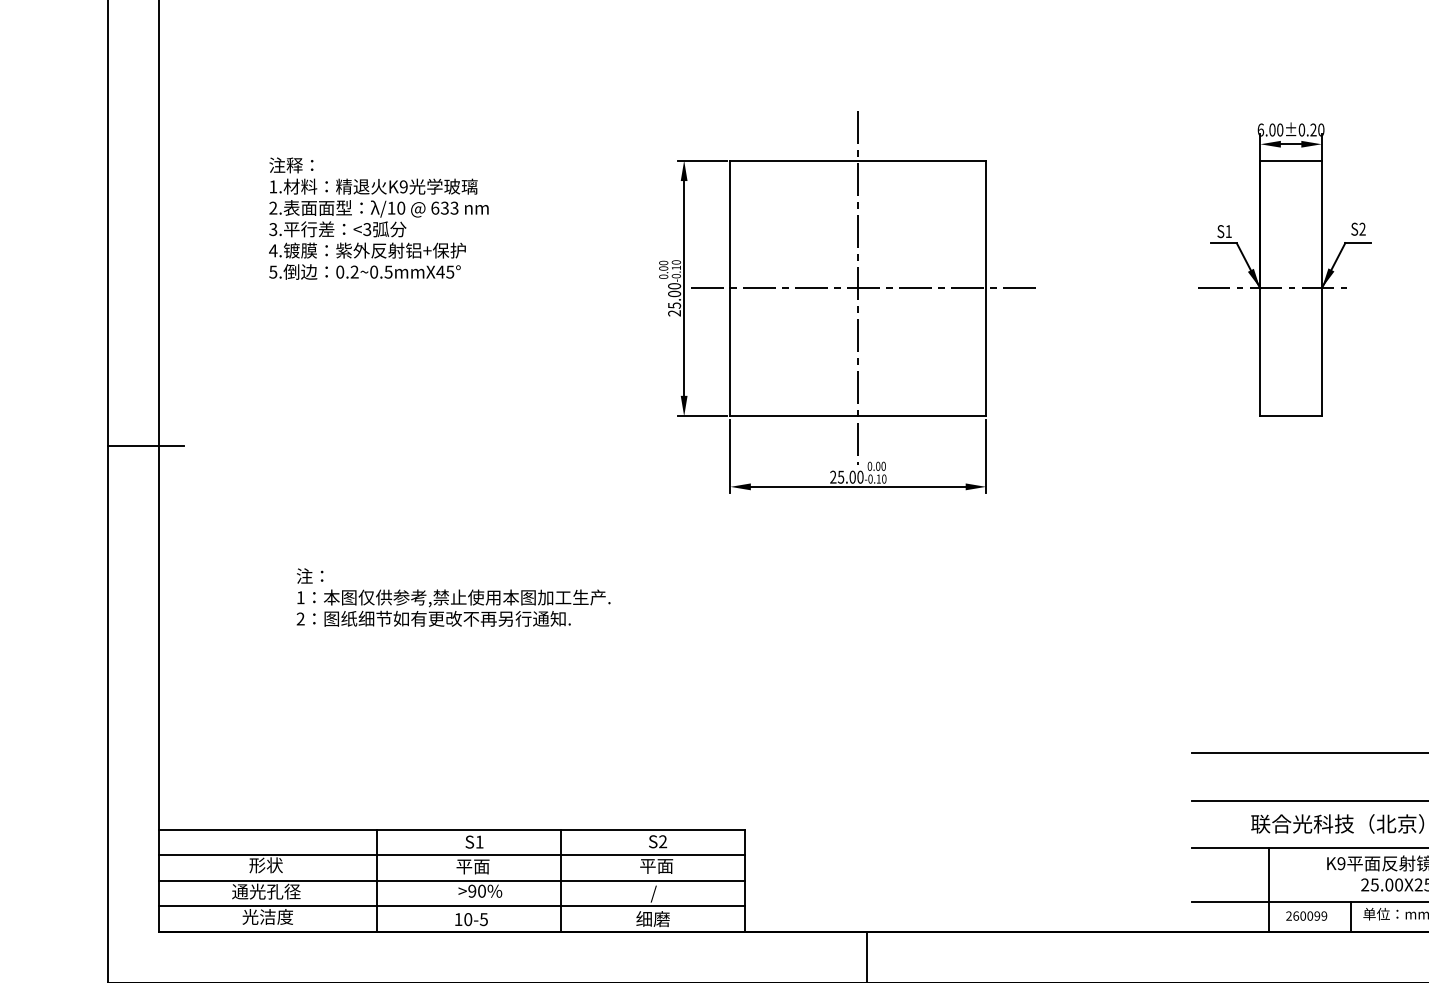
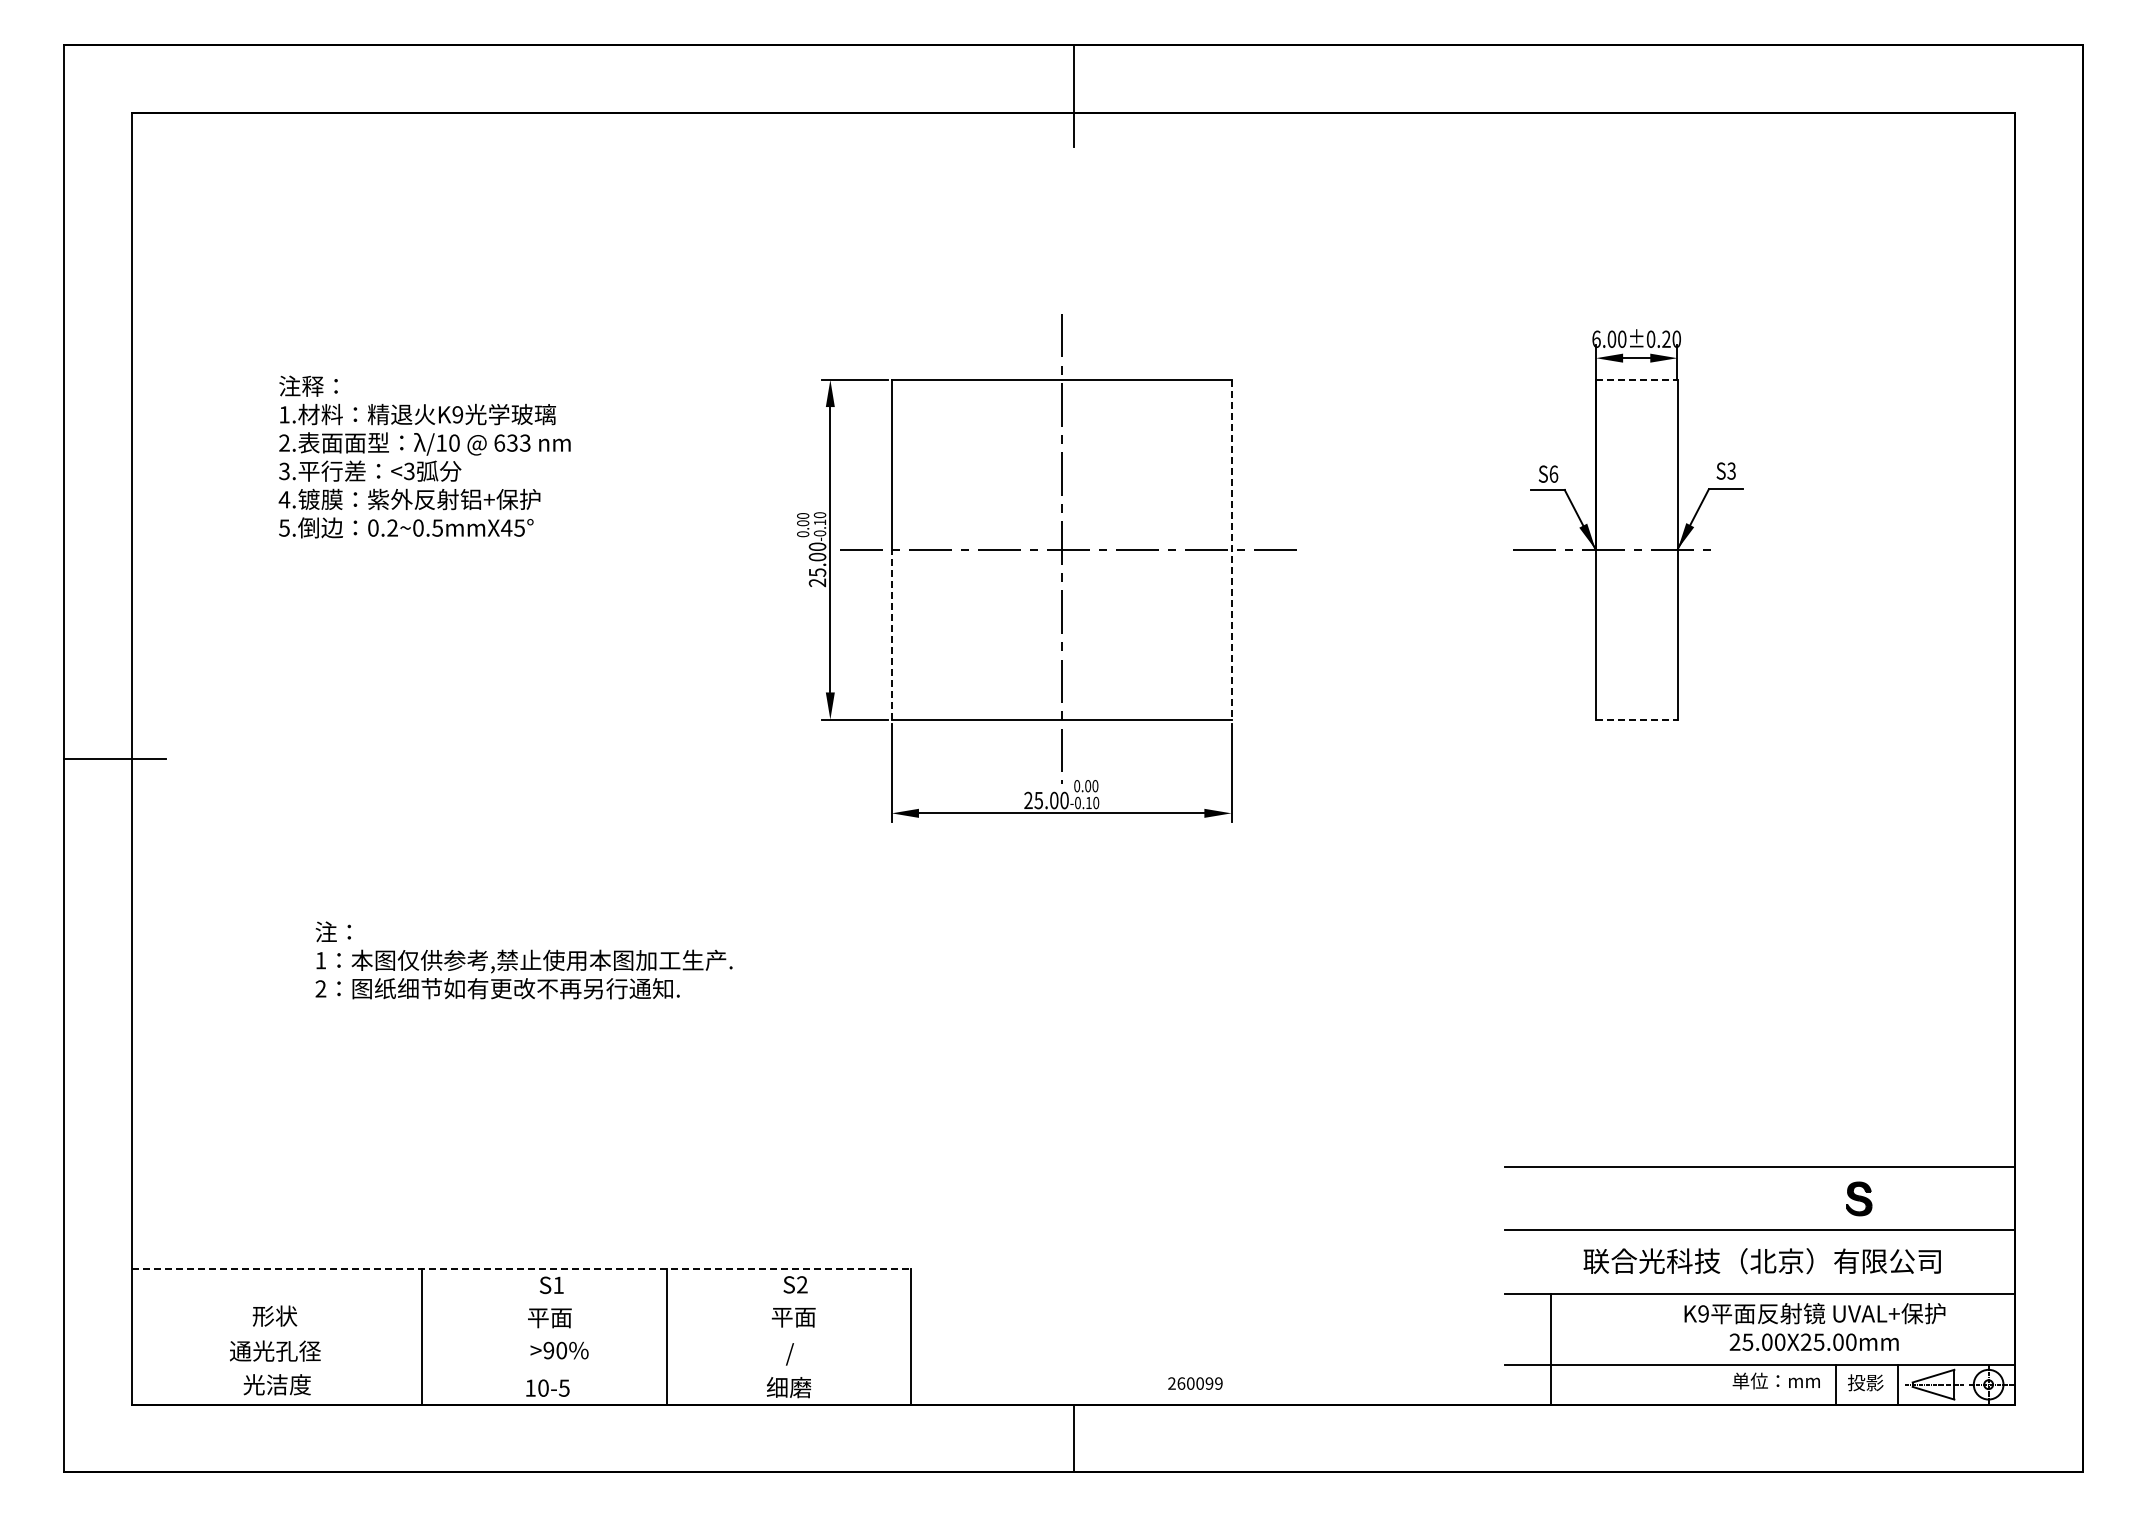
line: (1290, 160) -> (1636, 379), solid -> dashed
text: (1362, 229) -> (1731, 471), S2 -> S3
text: (1228, 231) -> (1553, 473), S1 -> S6
line: (986, 288) -> (1231, 549), solid -> dashed
line: (730, 352) -> (891, 634), solid -> dashed
line: (1290, 416) -> (1636, 719), solid -> dashed
line: (451, 829) -> (521, 1268), solid -> dashed
line: (451, 855) -> (521, 1302), removed
line: (451, 880) -> (521, 1336), removed
line: (1269, 889) -> (1550, 1348), moved
line: (451, 906) -> (521, 1370), removed
text: (1306, 916) -> (1195, 1383), moved
line: (1351, 916) -> (1716, 1384), removed

